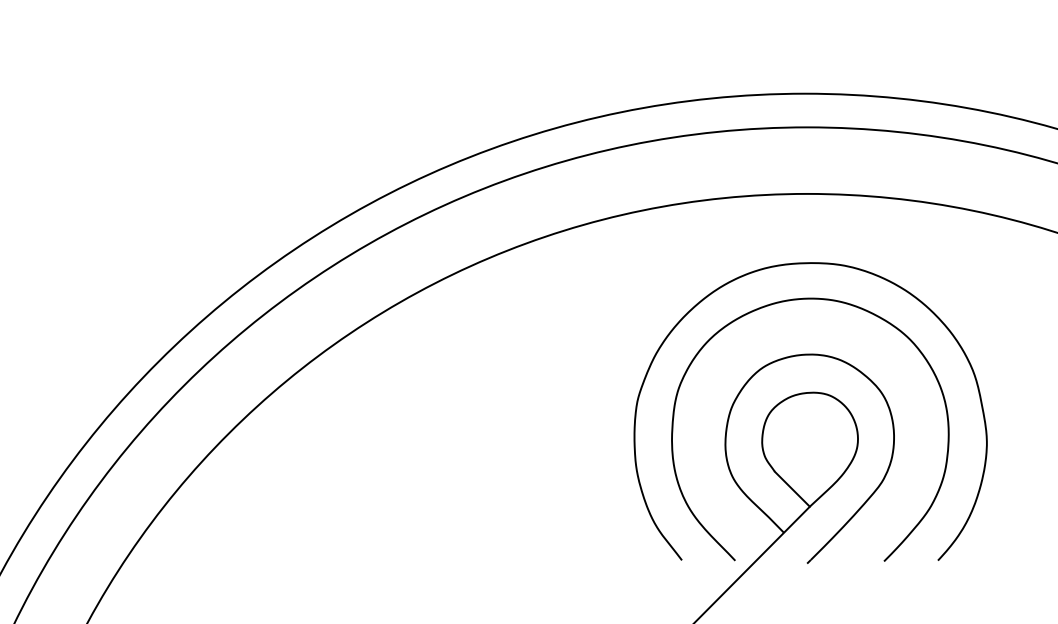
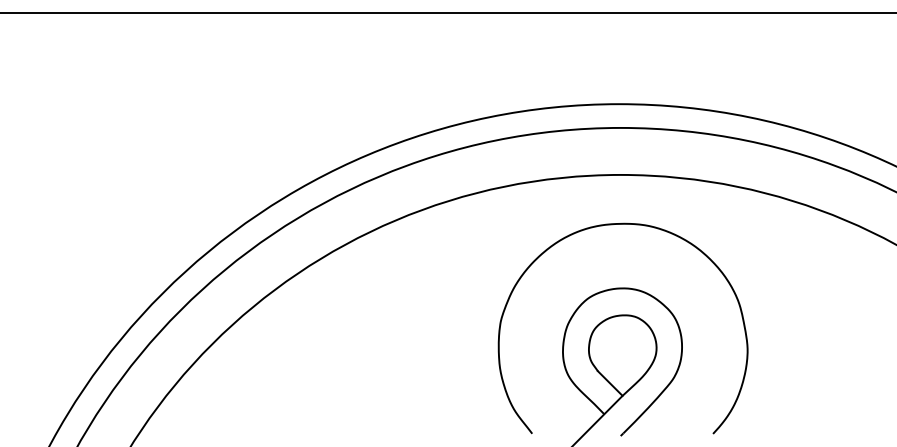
curve: (788, 302) -> (607, 251), removed

